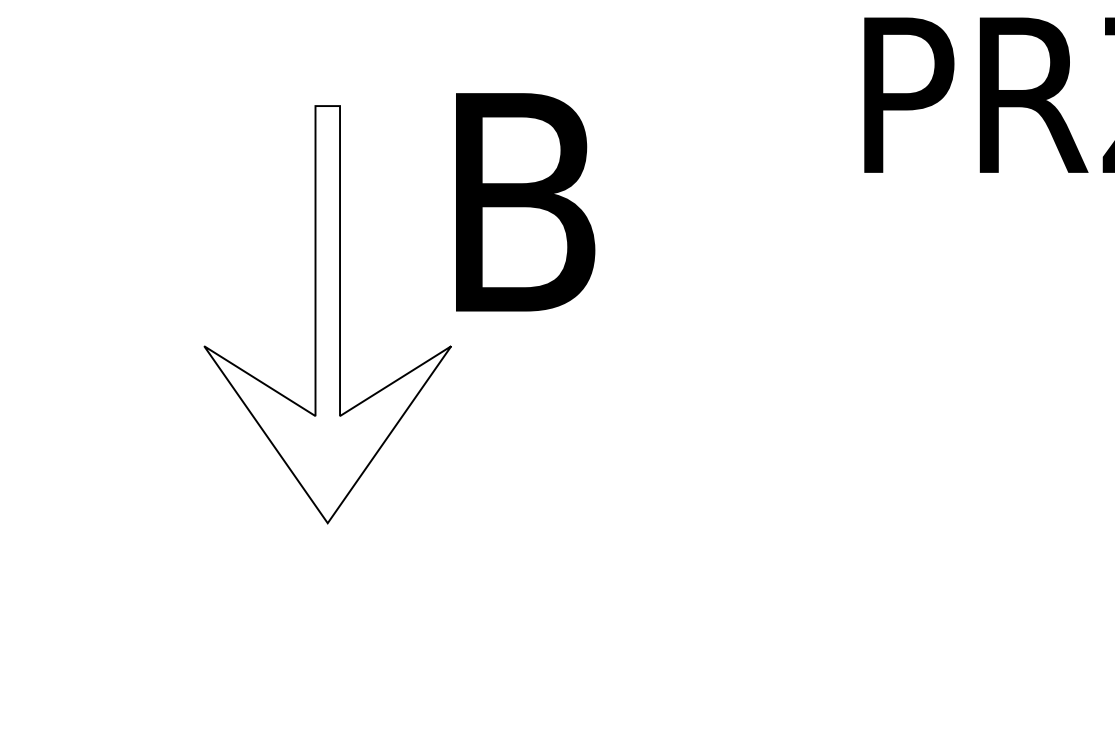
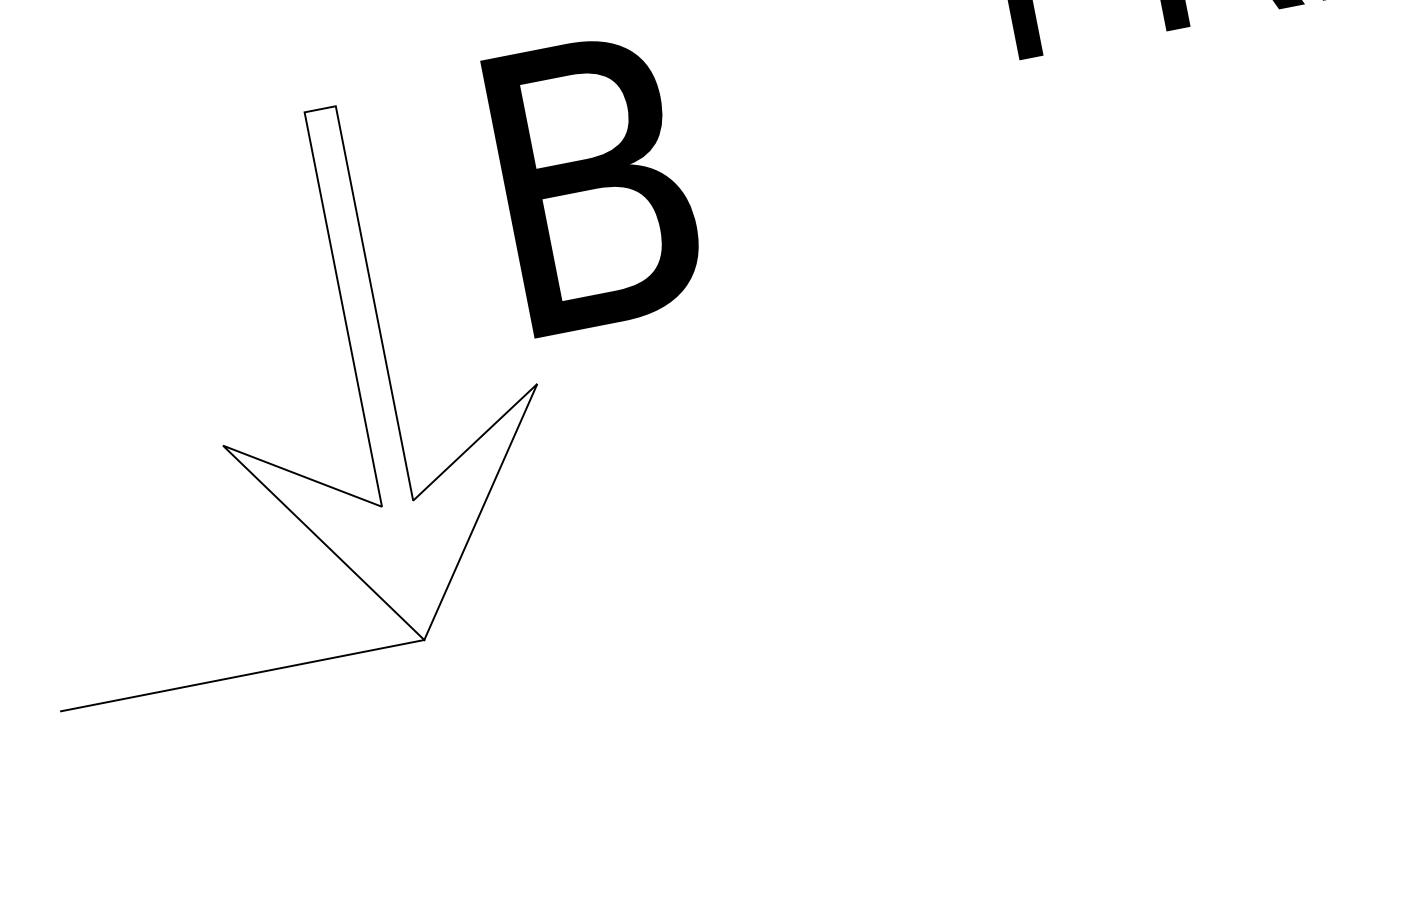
line: (184, 523) -> (242, 676), added

